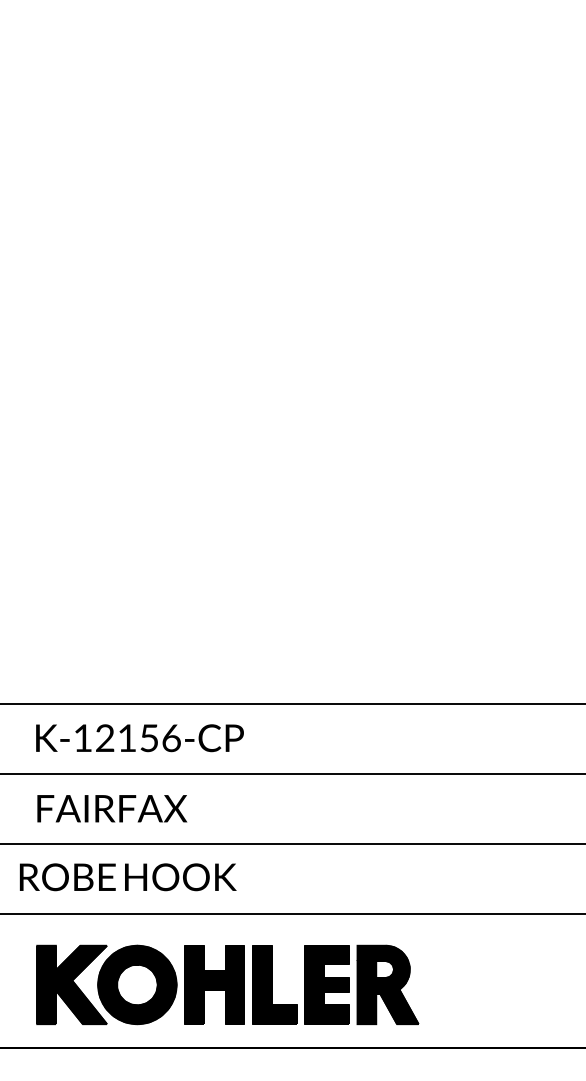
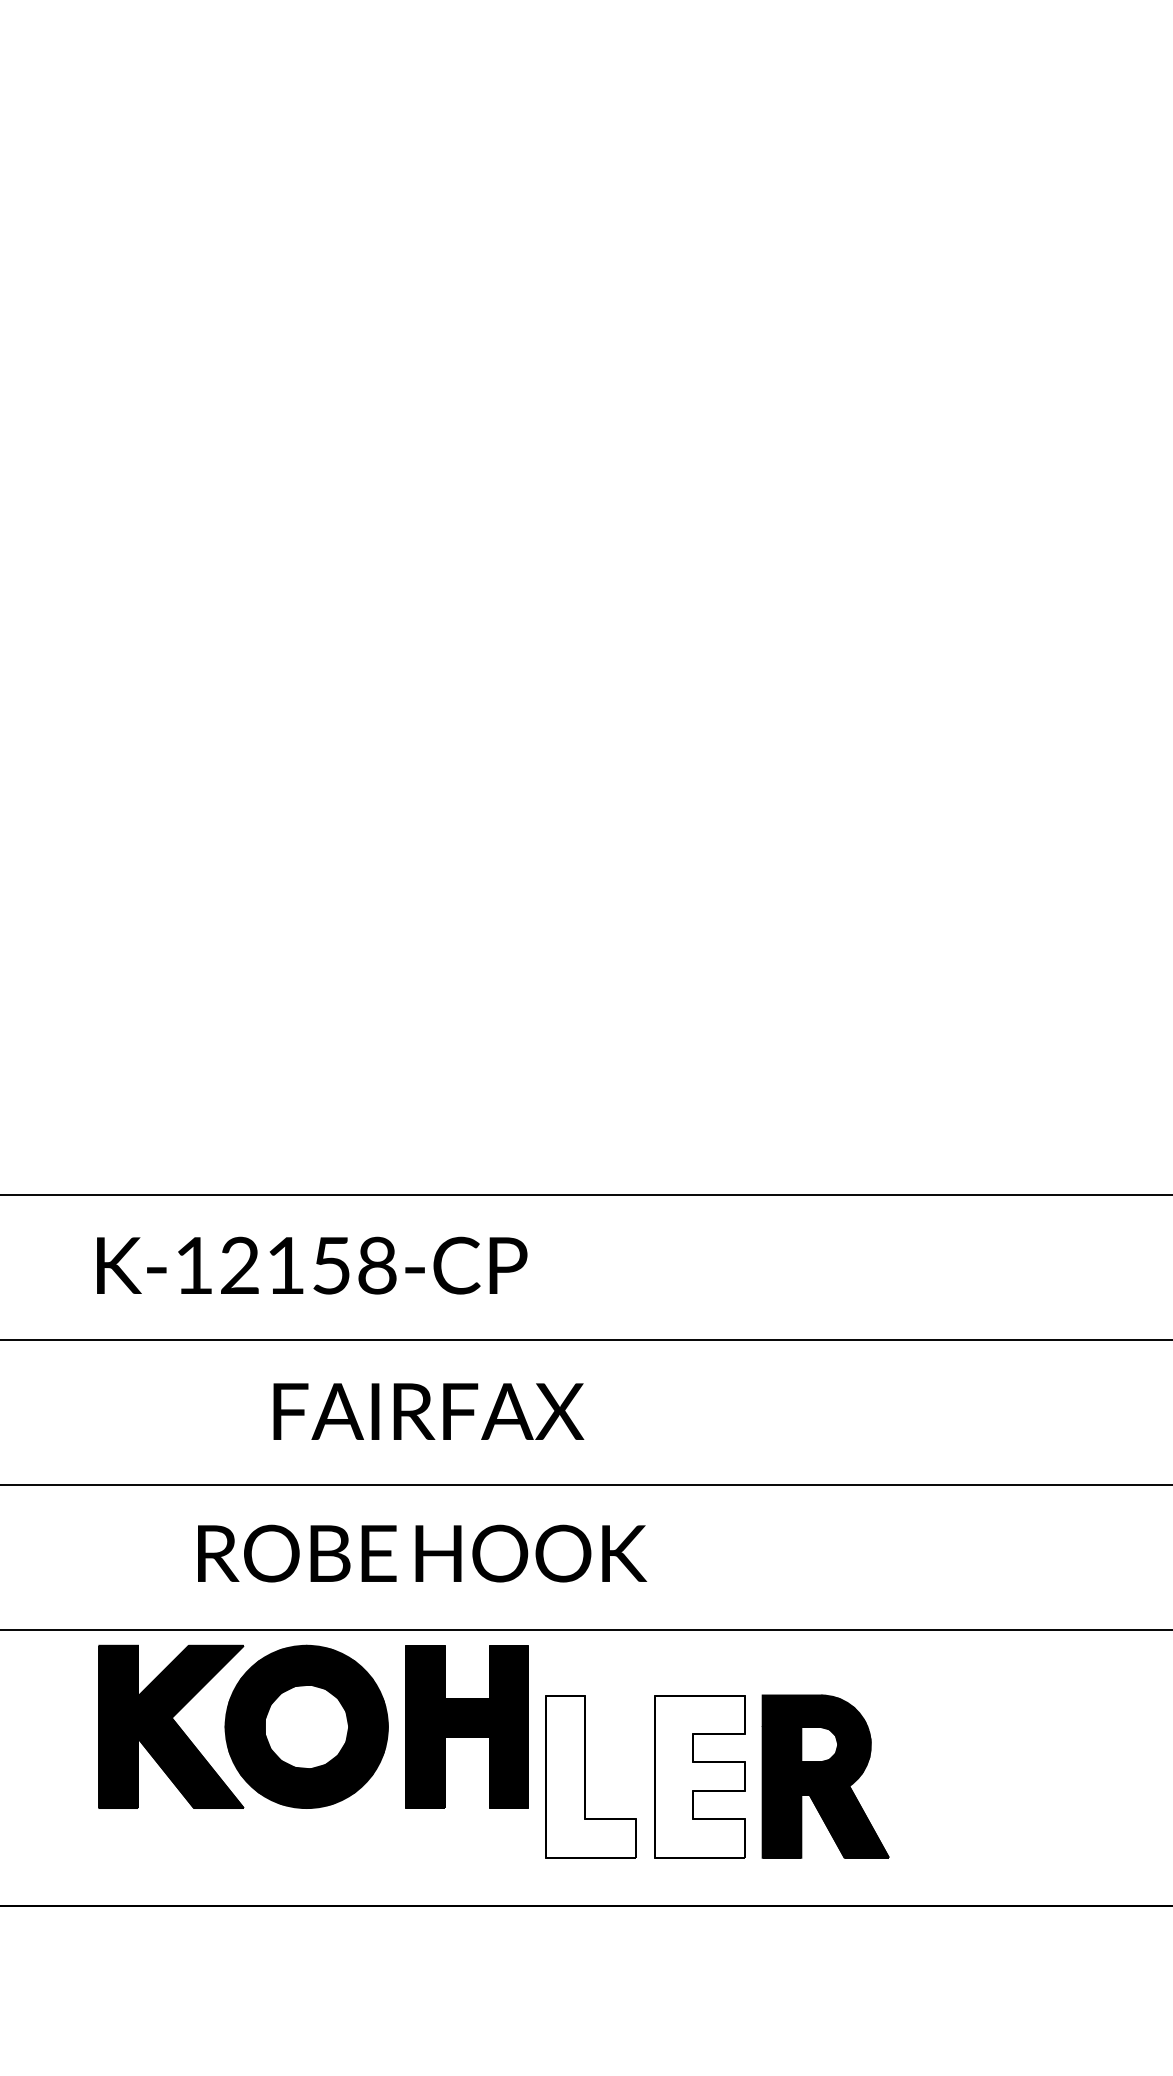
text: (171, 737) -> (377, 1264), K-12156-CP -> K-12158-CP
text: (112, 808) -> (429, 1411), moved
text: (128, 877) -> (422, 1554), moved
part: (140, 984) -> (313, 1725), moved
fill: (274, 984) -> (590, 1775), removed
fill: (326, 984) -> (698, 1775), removed

